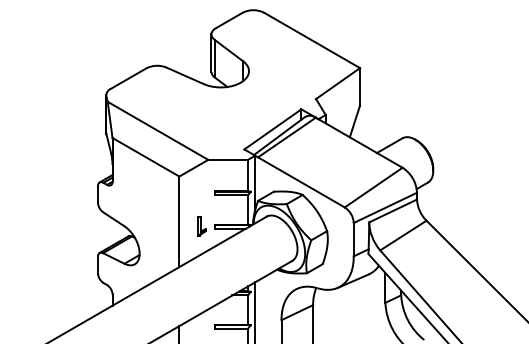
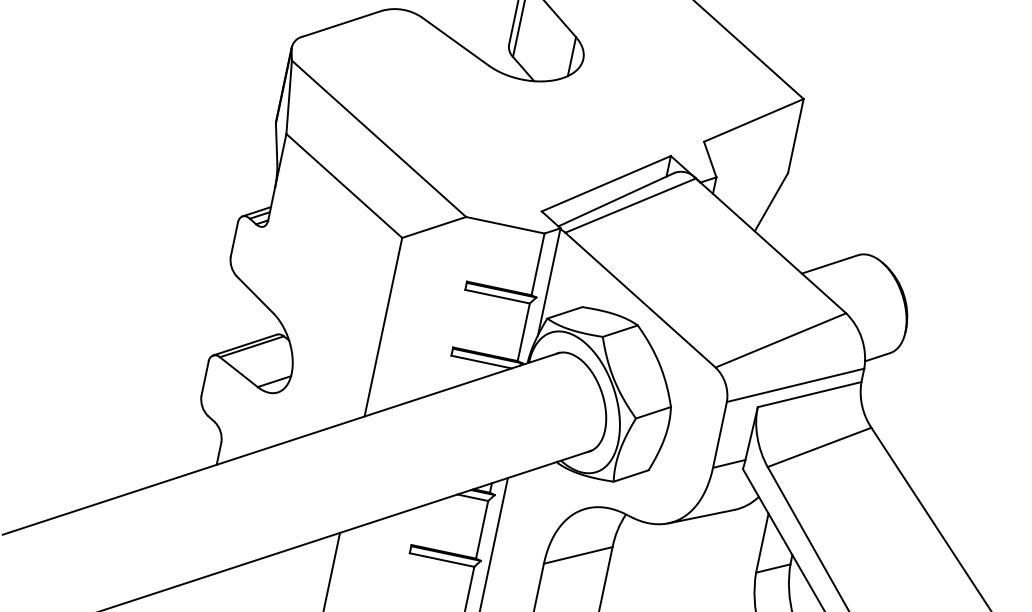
part: (201, 226) -> (425, 345), removed

